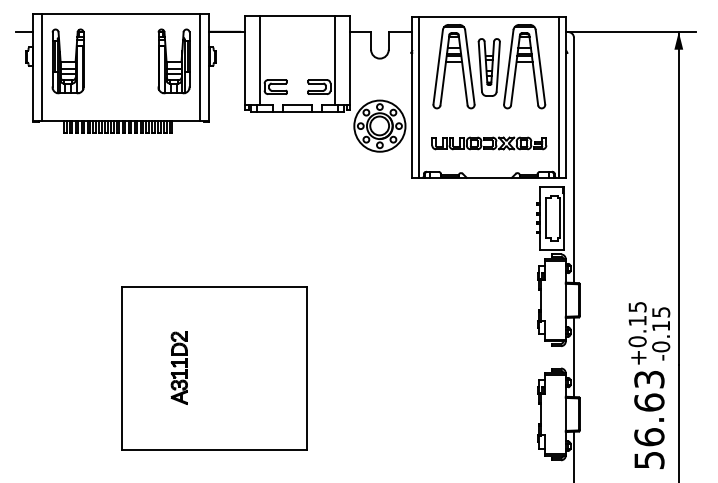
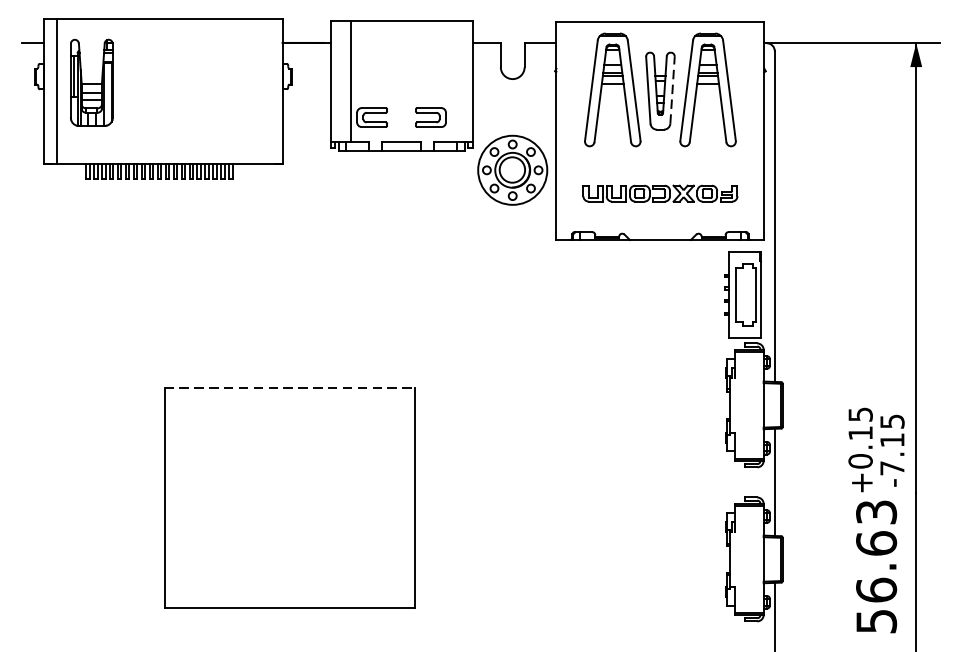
line: (334, 60) -> (451, 81), removed
part: (173, 61) -> (234, 82), removed
line: (498, 66) -> (672, 89), solid -> dashed
line: (199, 67) -> (269, 91), removed
line: (419, 96) -> (566, 130), removed
line: (559, 96) -> (755, 130), removed
line: (214, 287) -> (289, 388), solid -> dashed
text: (661, 346) -> (892, 467), -0.15 -> -7.15
part: (178, 367) -> (240, 496), removed

